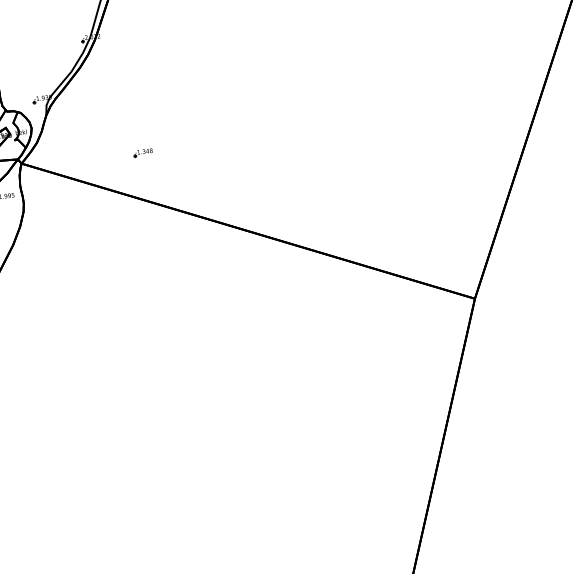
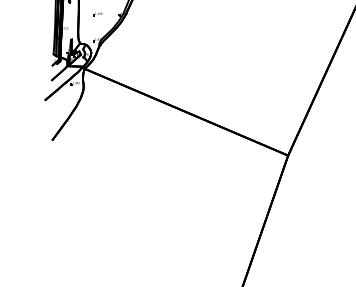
part: (142, 153) -> (97, 14), moved

